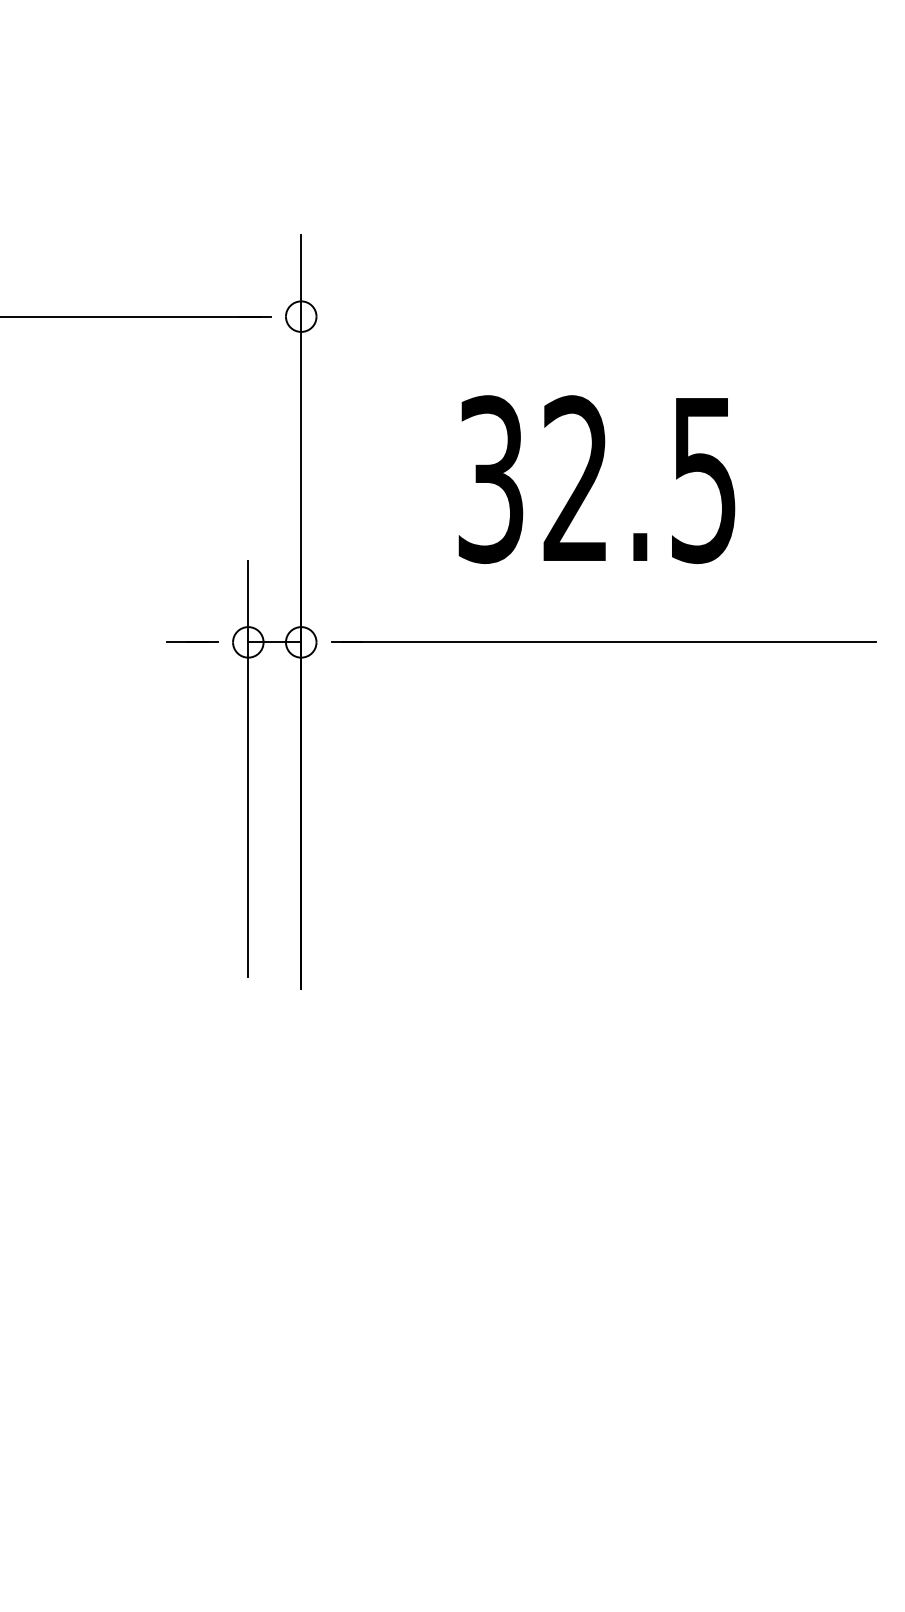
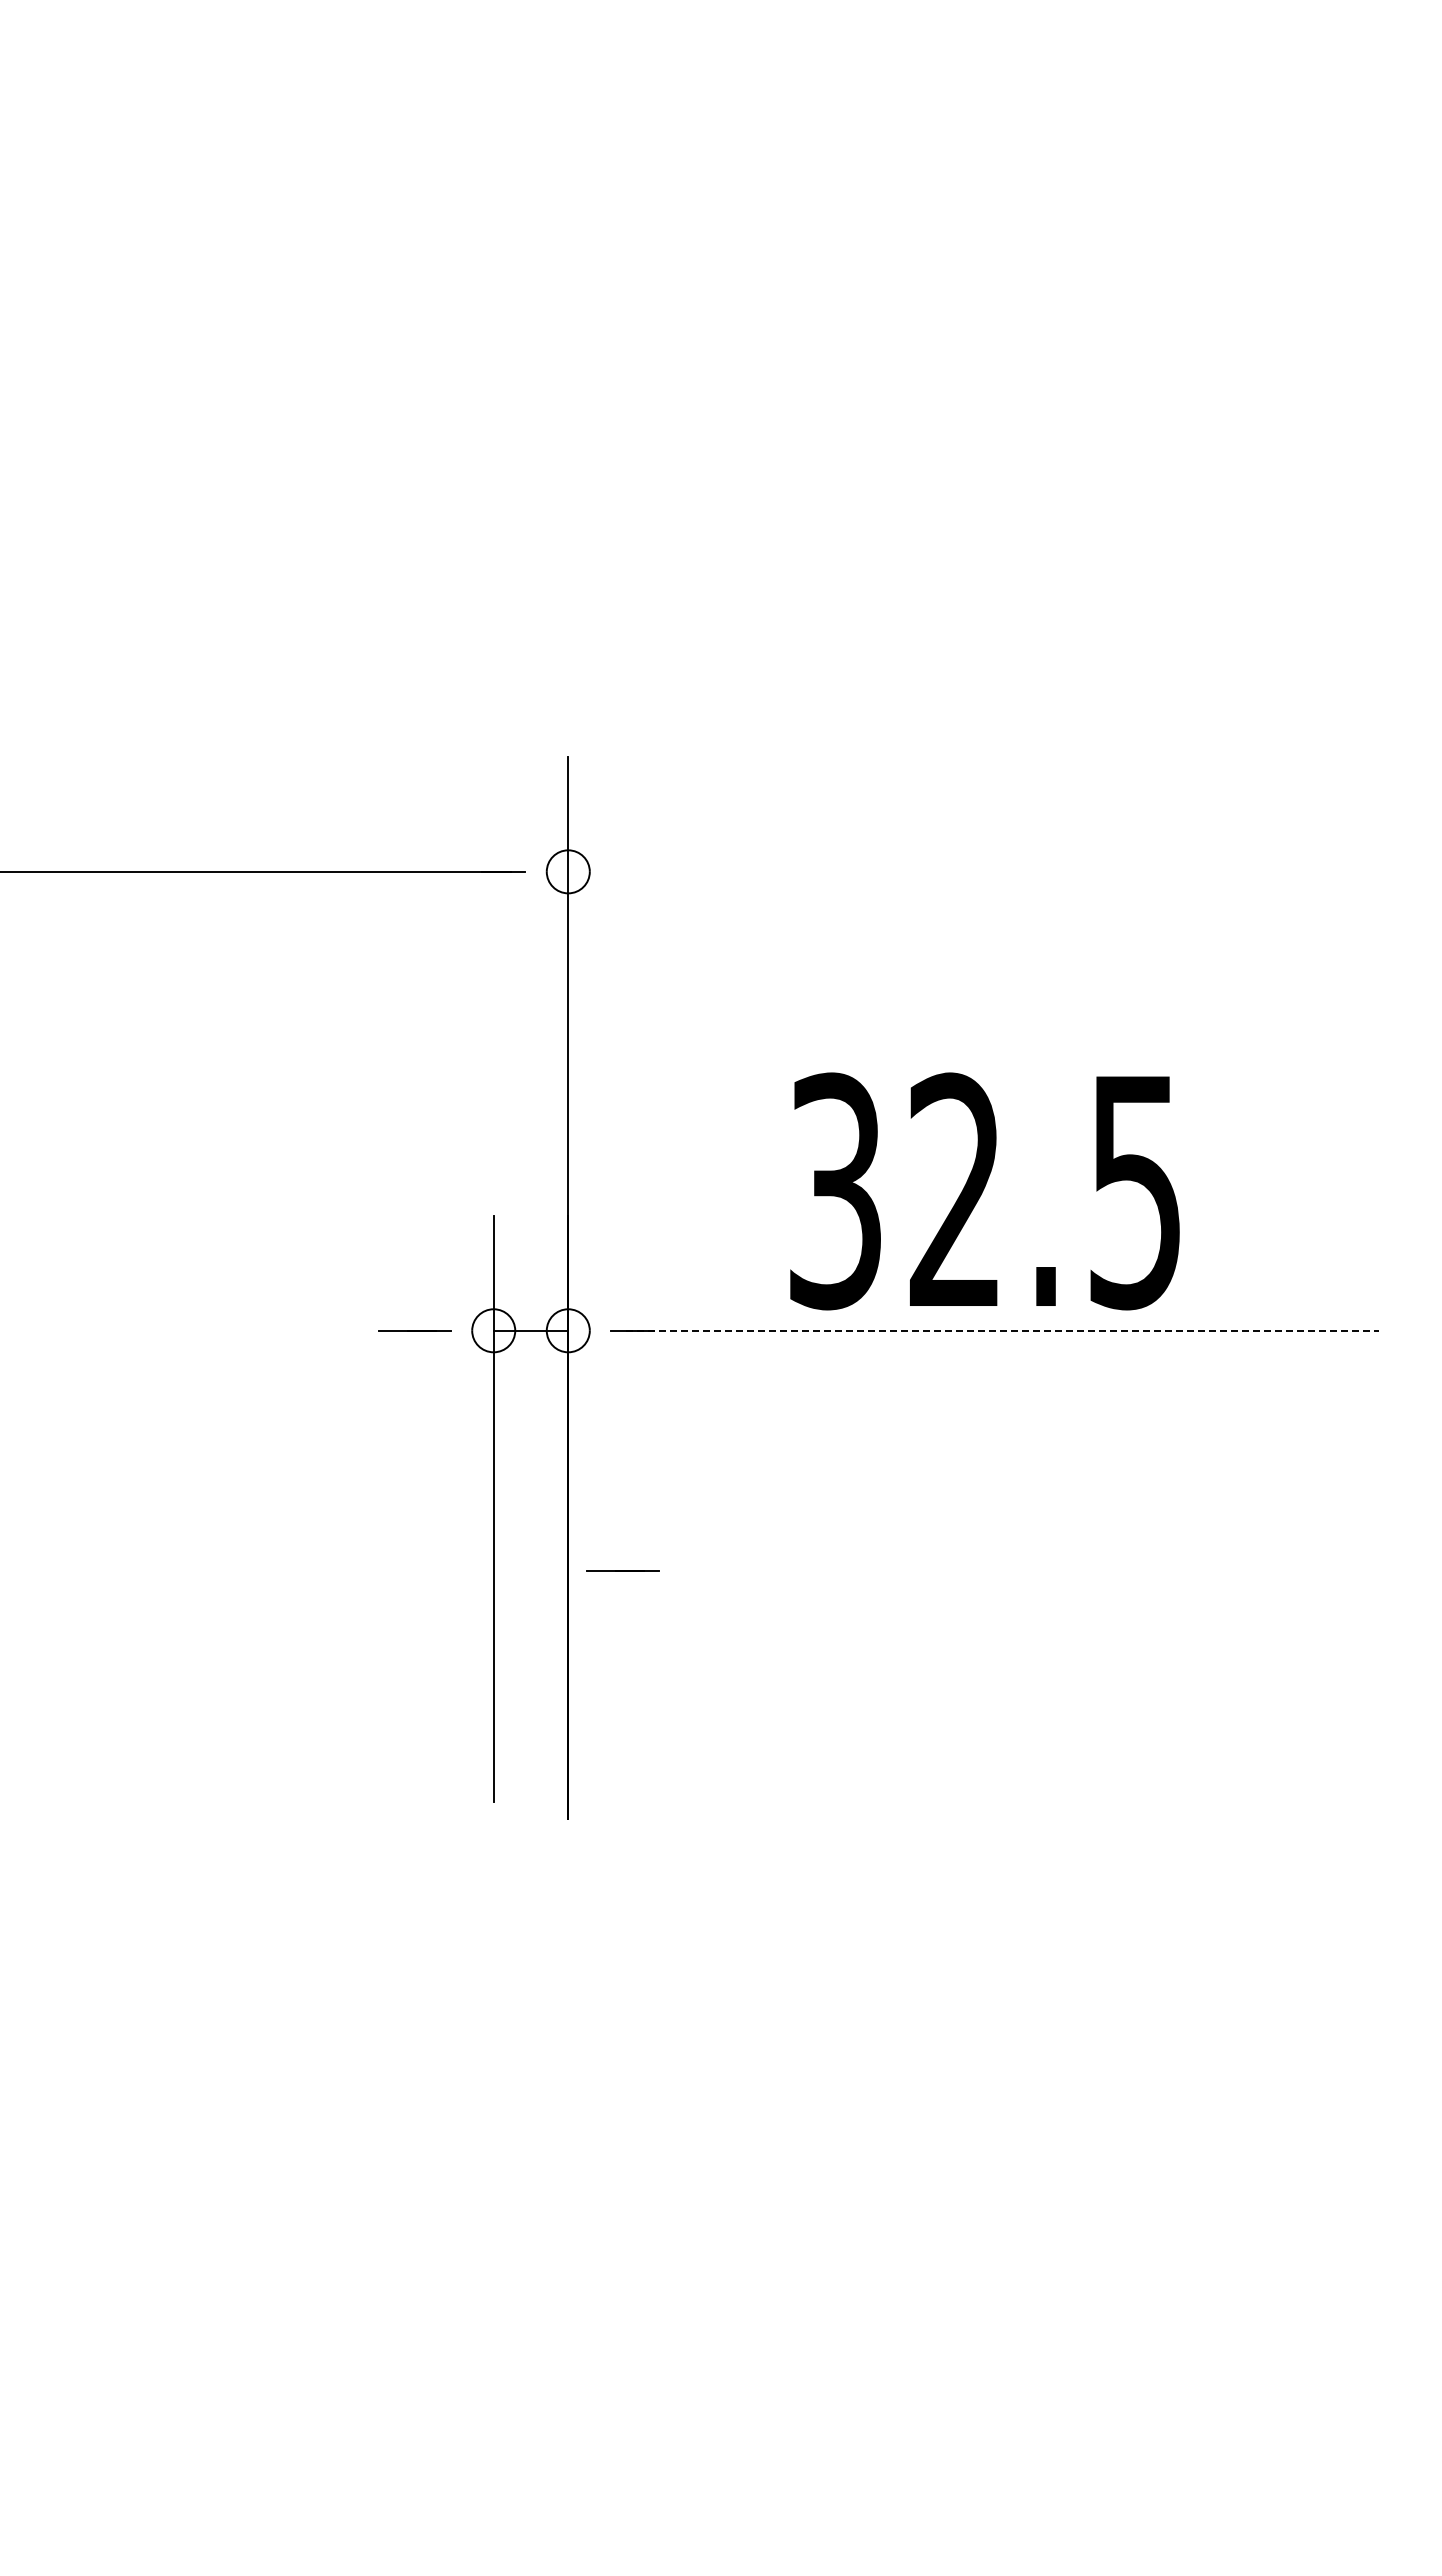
text: (596, 479) -> (984, 1191), moved
line: (609, 642) -> (1002, 1330), solid -> dashed
line: (339, 812) -> (622, 1570), added

